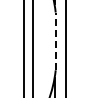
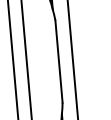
line: (55, 41) -> (58, 61), dashed -> solid

